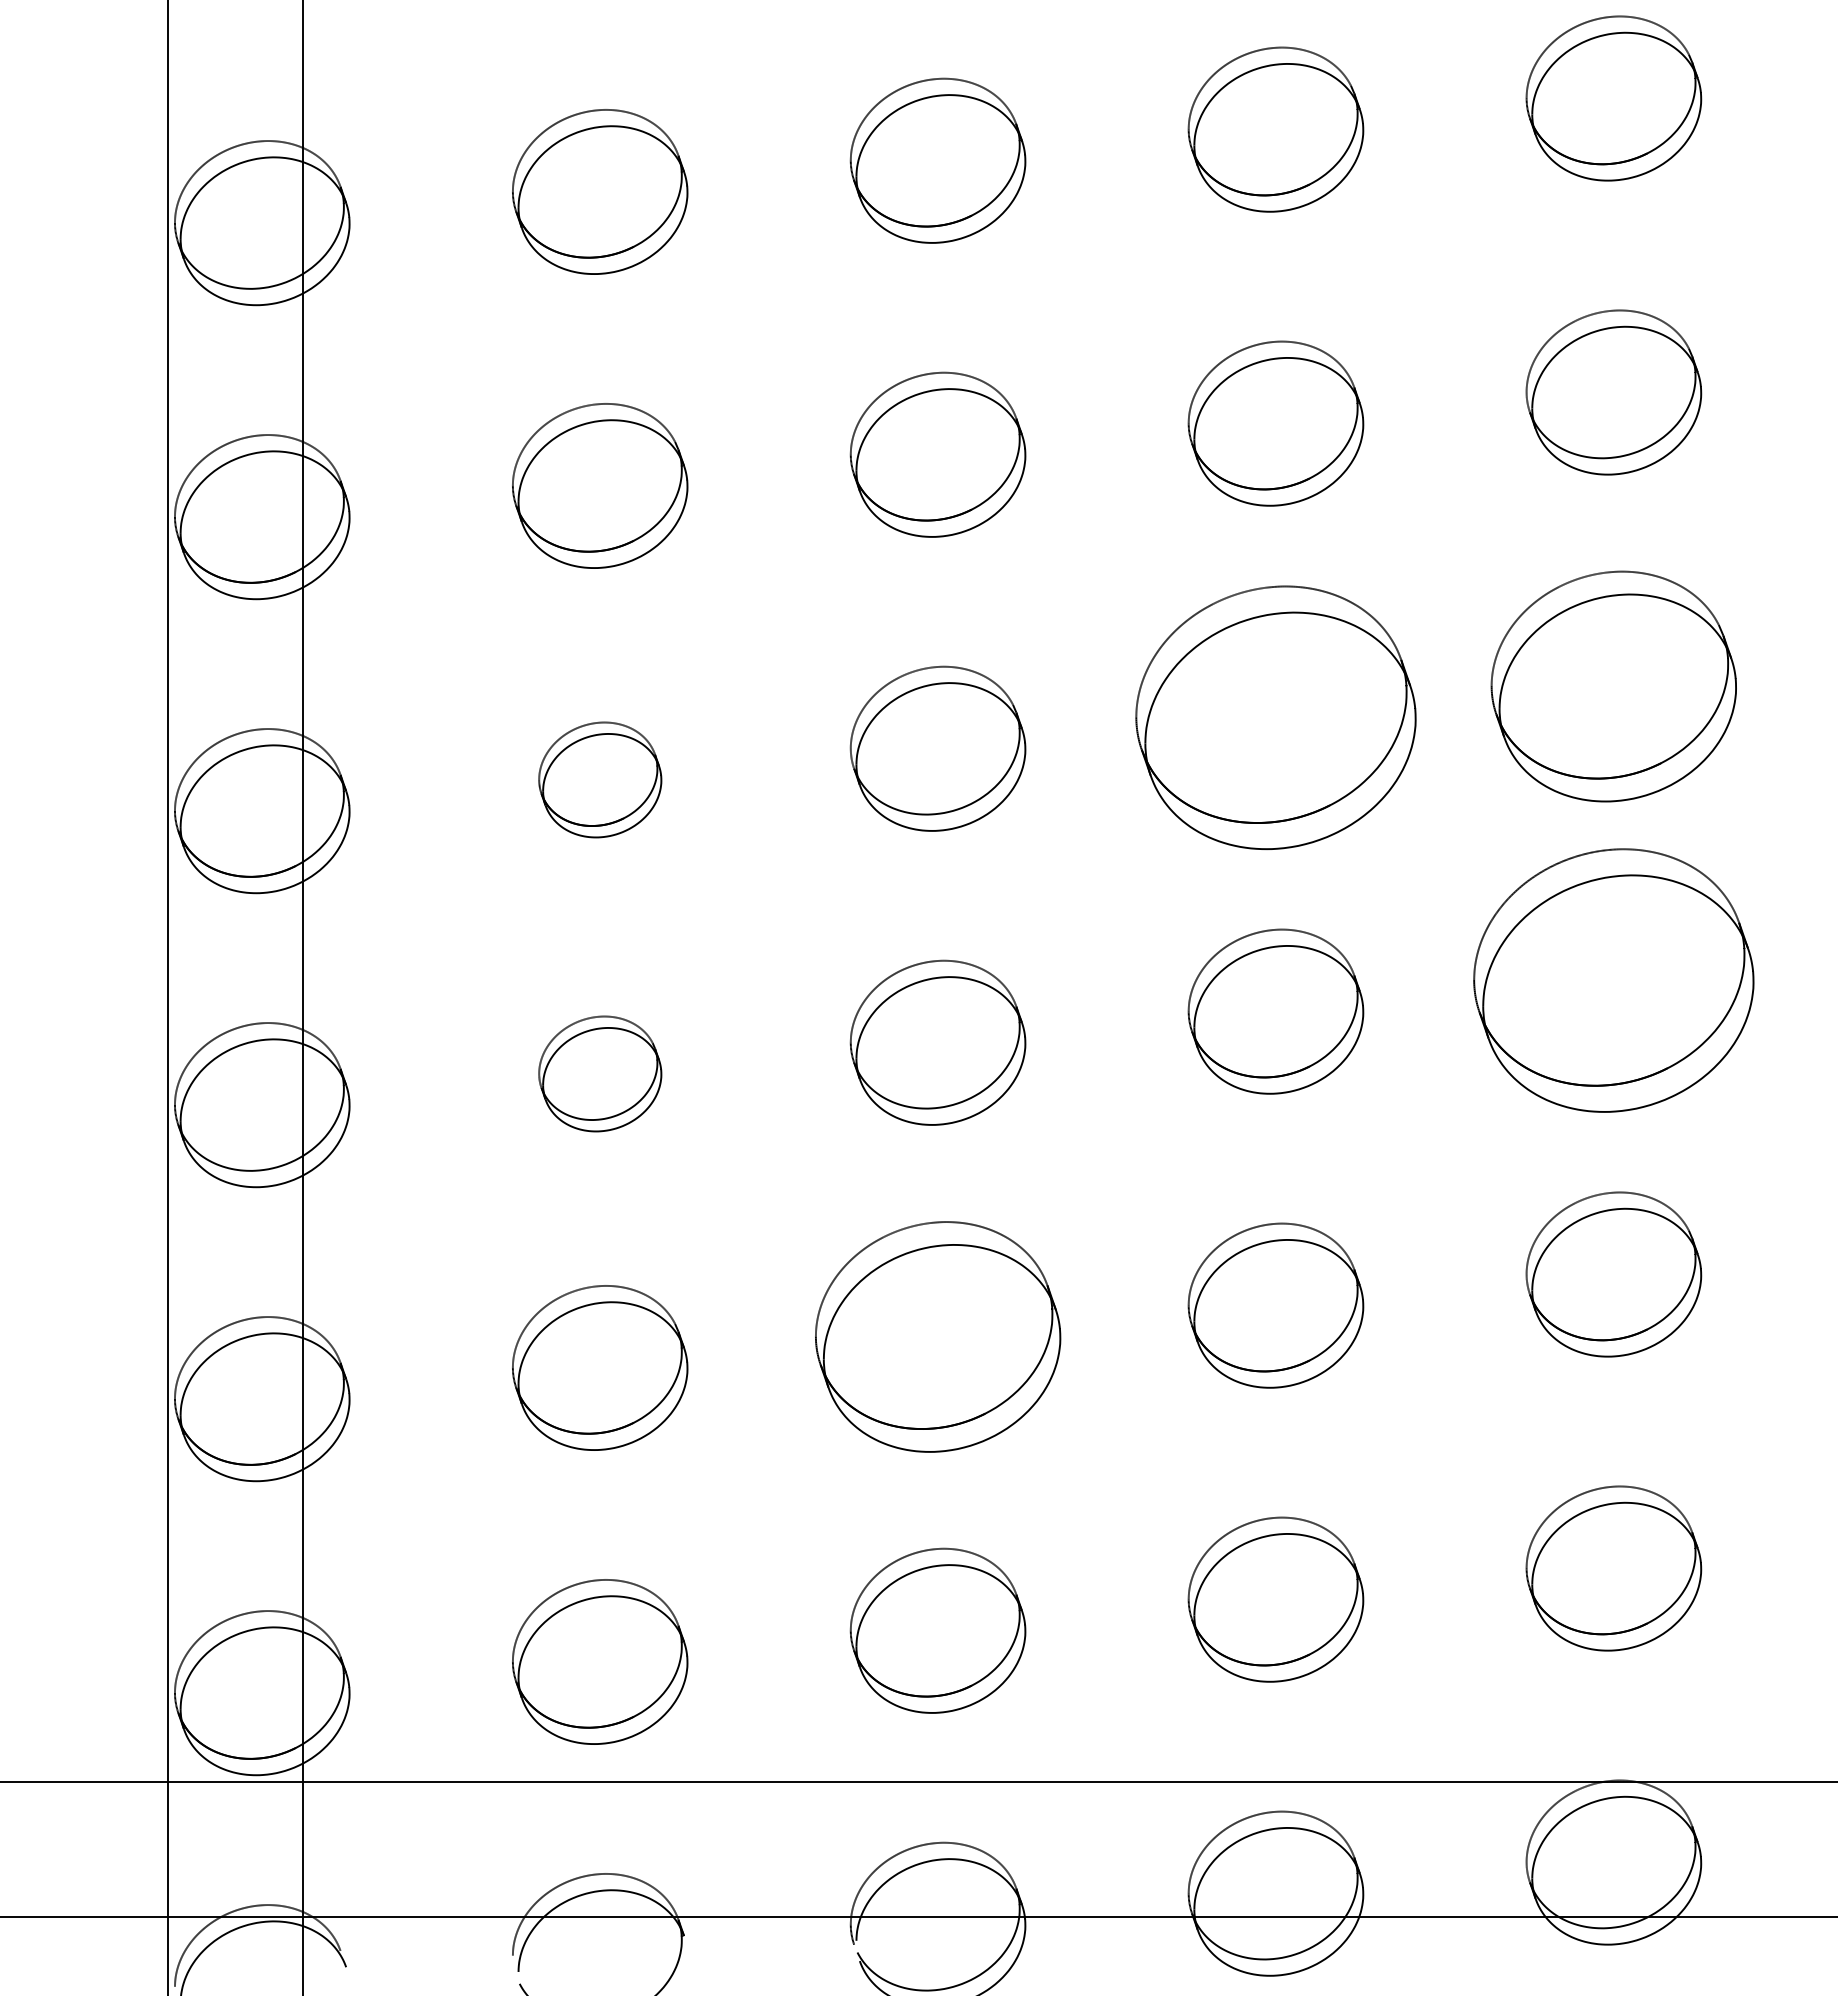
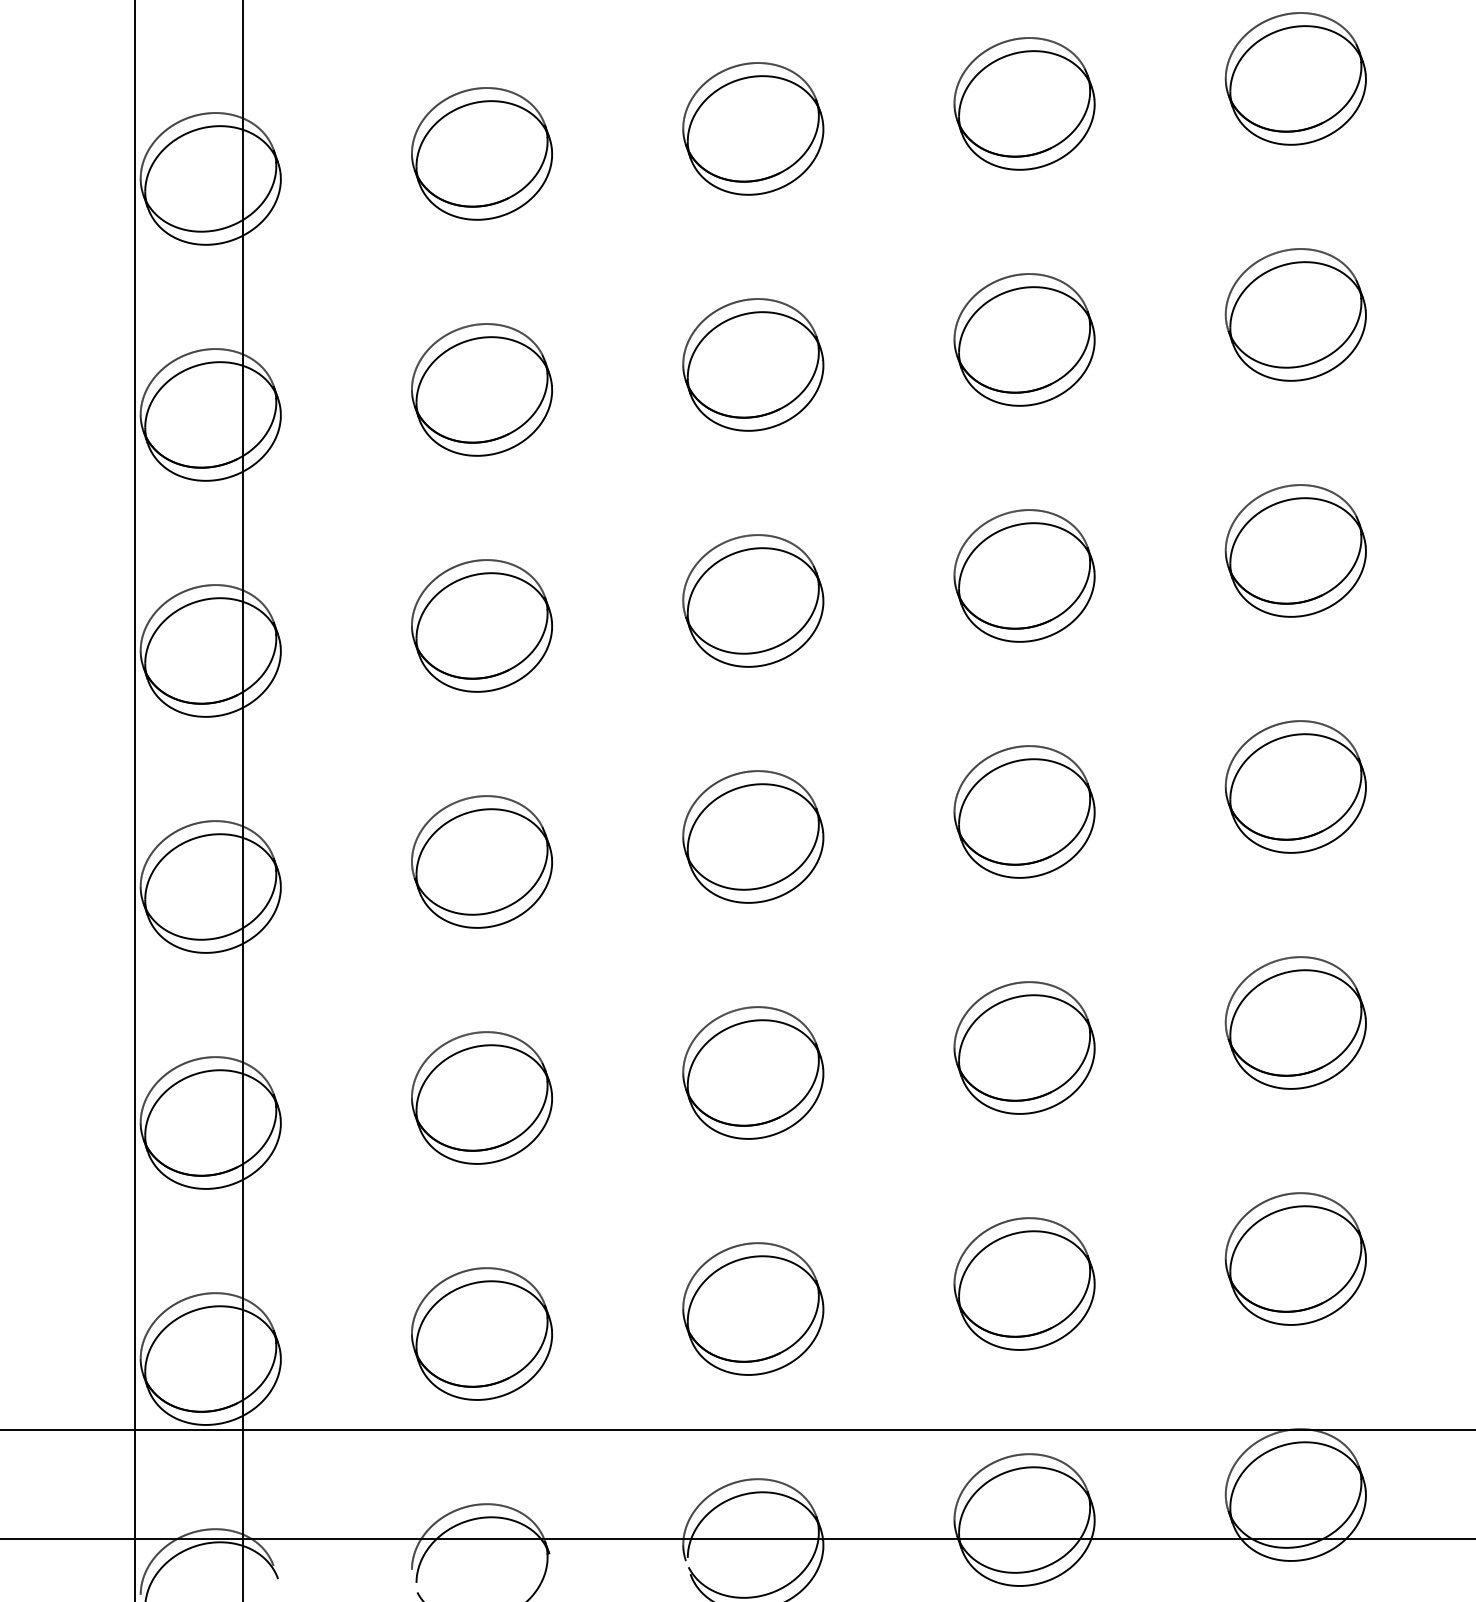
part: (1613, 686) -> (1295, 550), size x0.71
part: (1275, 717) -> (1024, 575), size x0.62
part: (600, 779) -> (482, 625), size x1.43
part: (1613, 980) -> (1295, 786), size x0.62
part: (600, 1073) -> (482, 861), size x1.43
part: (937, 1336) -> (752, 1072), size x0.71

